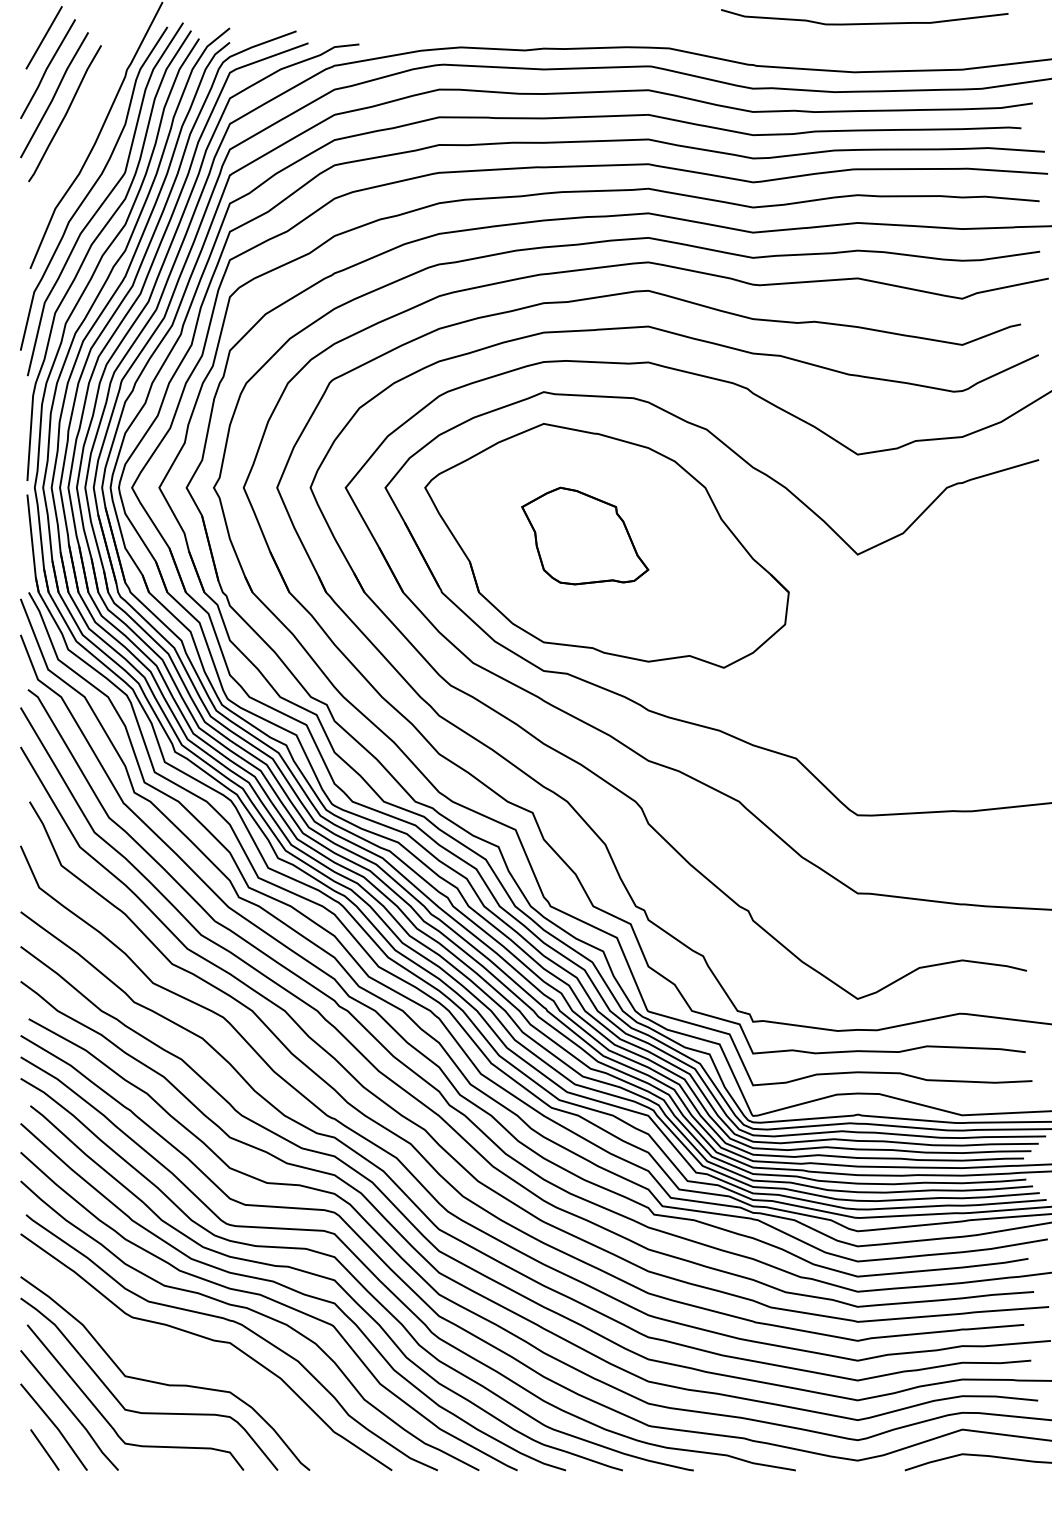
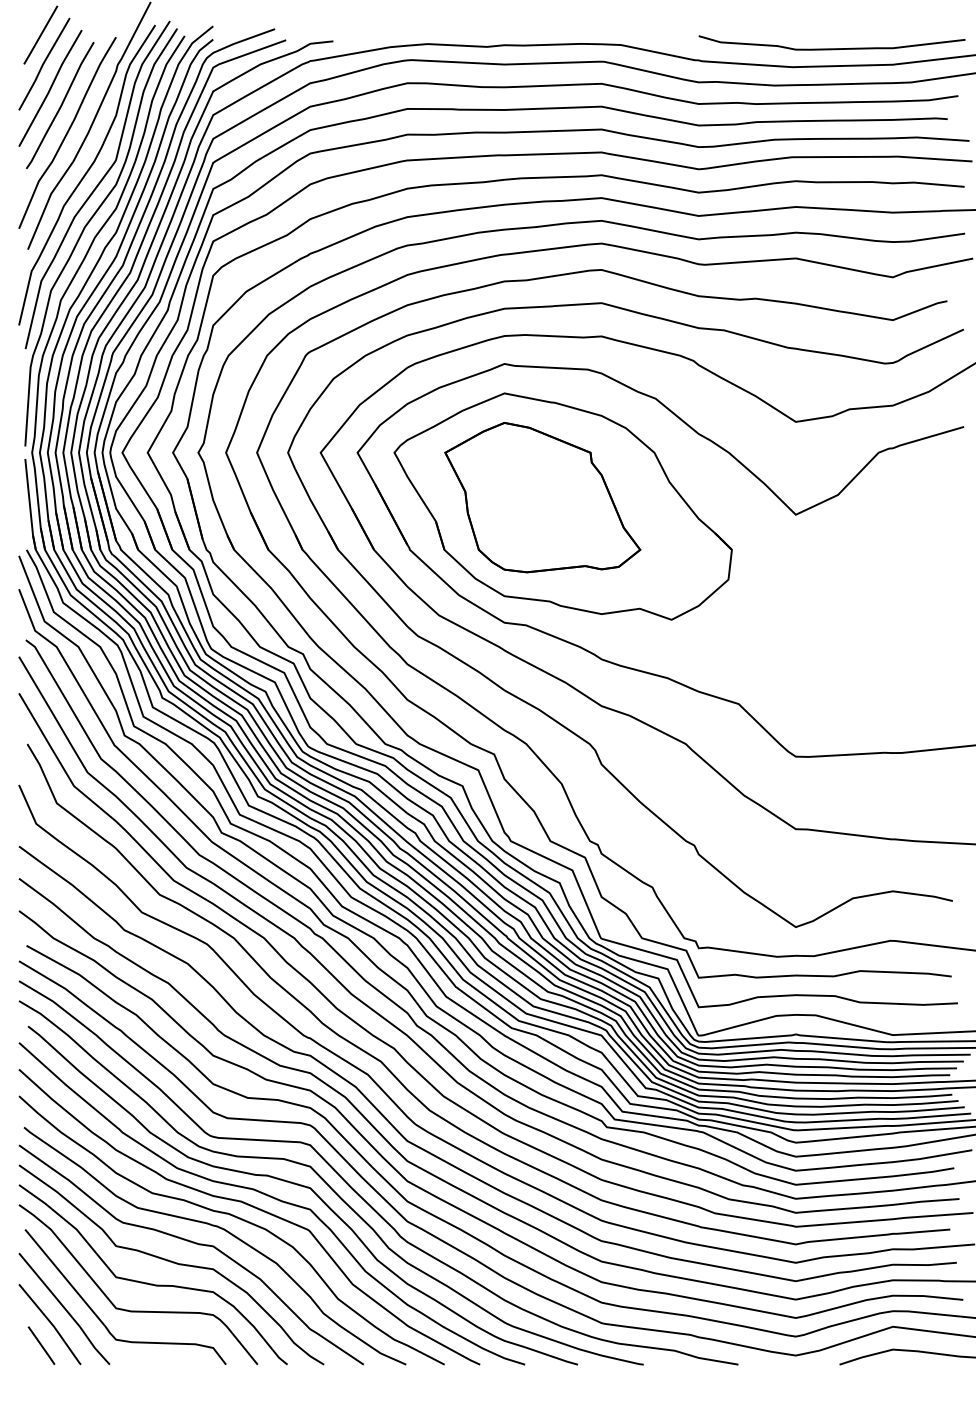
curve: (864, 23) -> (831, 48), moved
curve: (72, 142) -> (67, 132), added
part: (585, 535) -> (543, 497), size x1.67
curve: (184, 1360) -> (171, 1262), added

